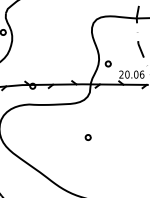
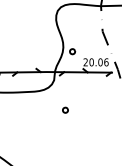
part: (87, 137) -> (64, 110), moved

